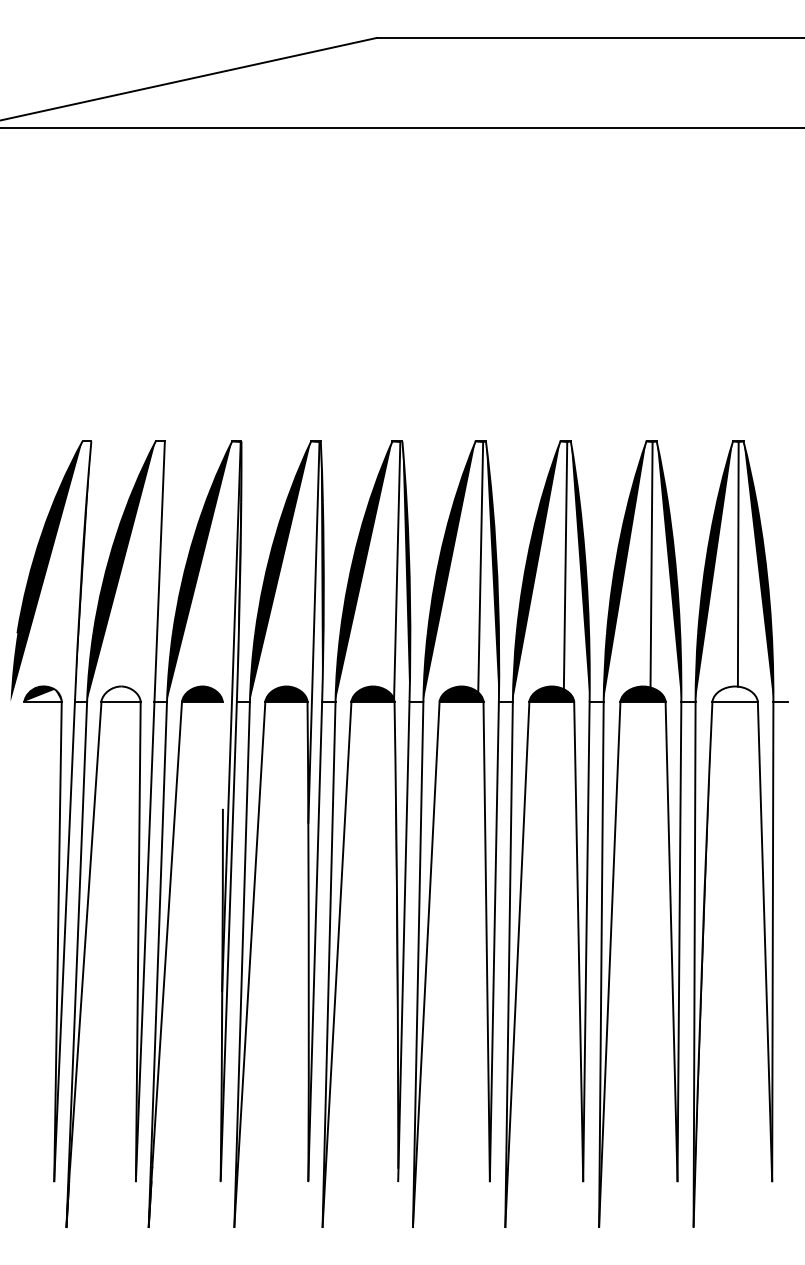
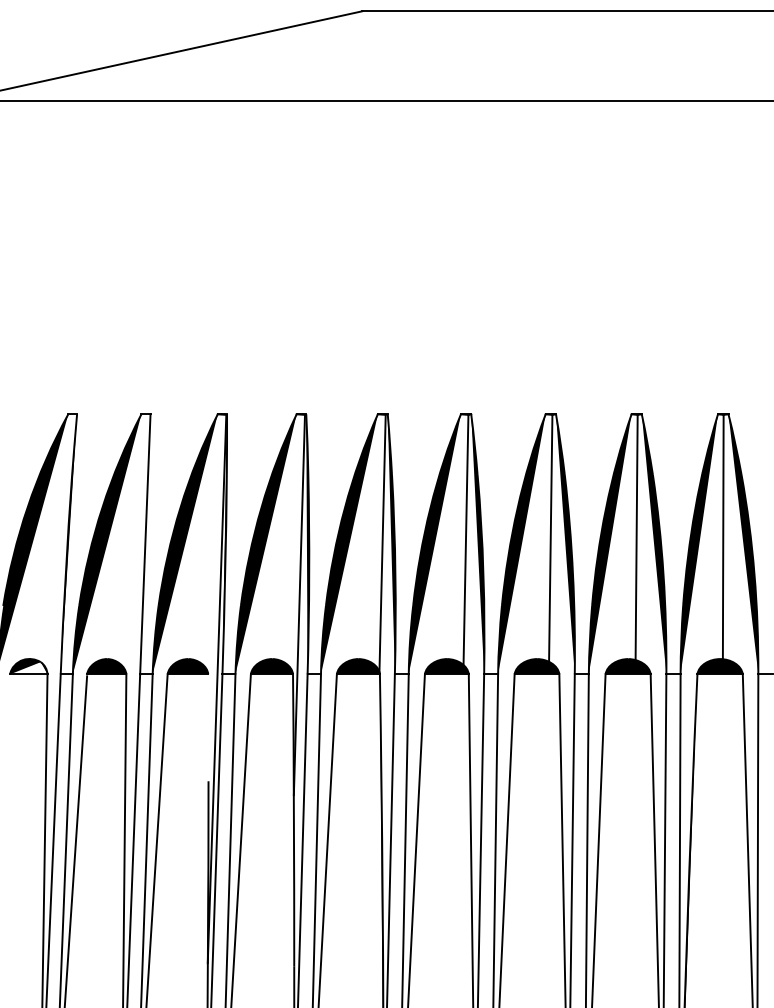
fill: (120, 693) -> (106, 666), added
fill: (734, 693) -> (719, 666), added

